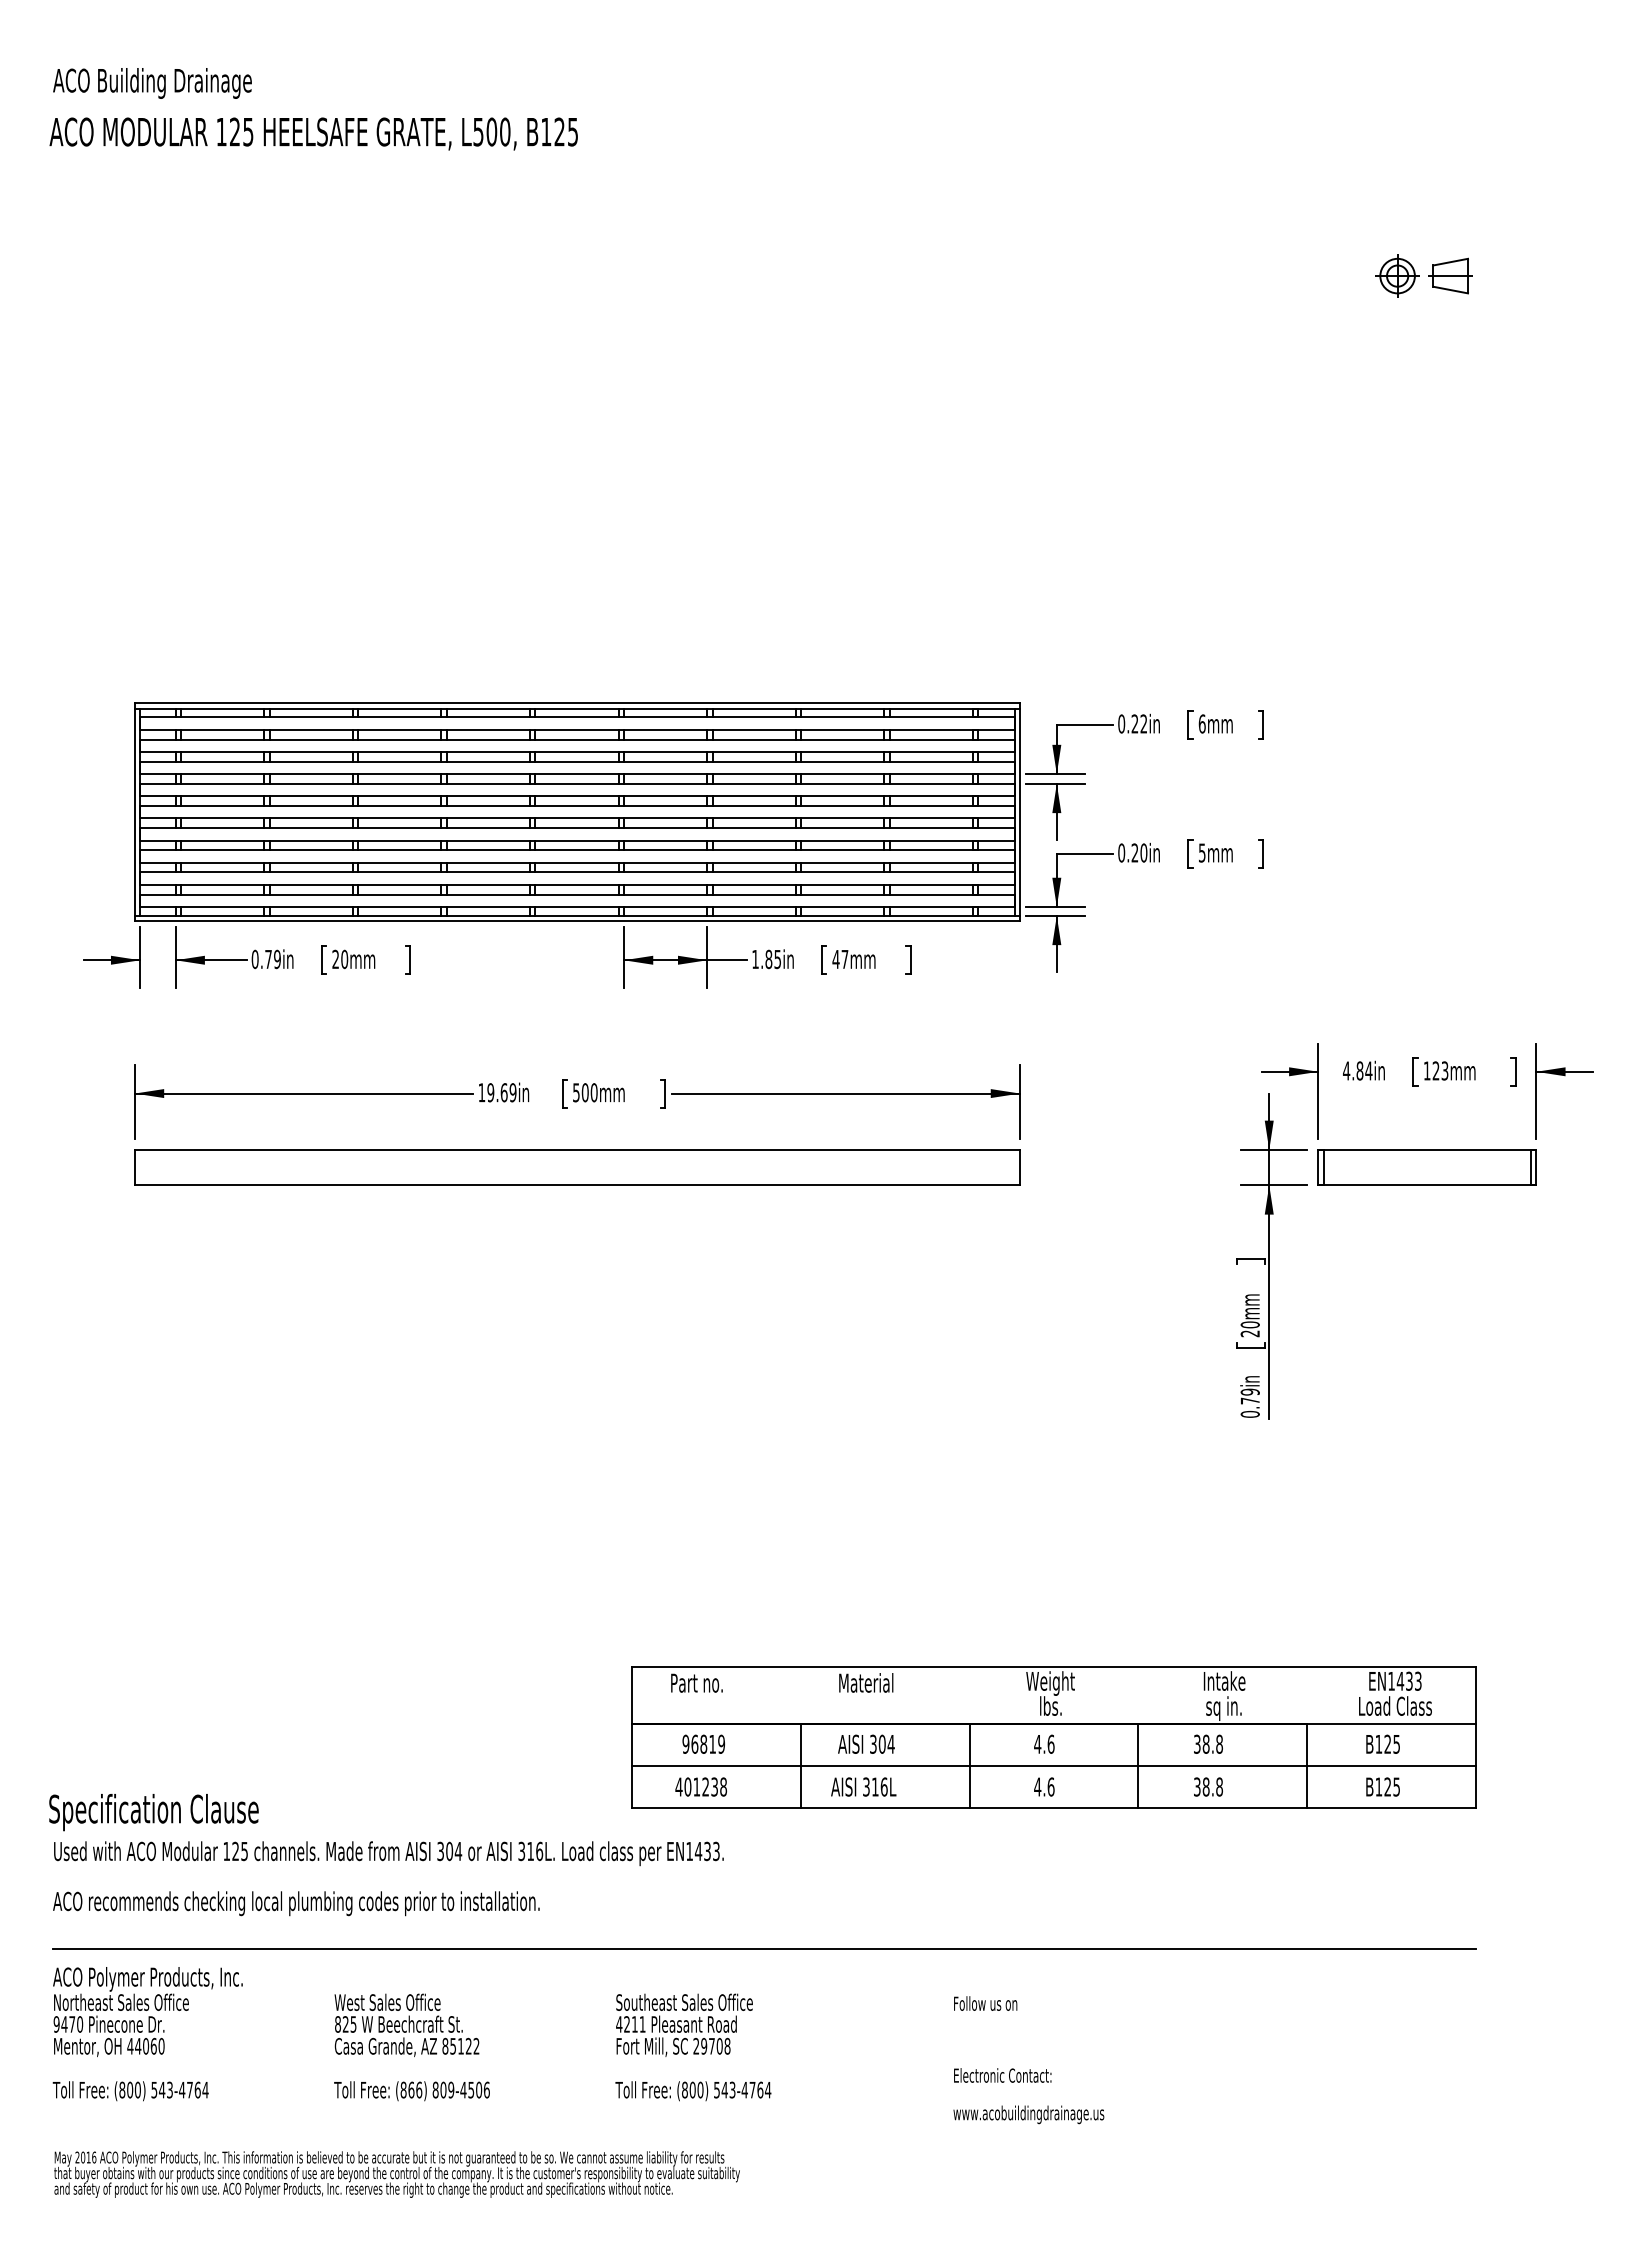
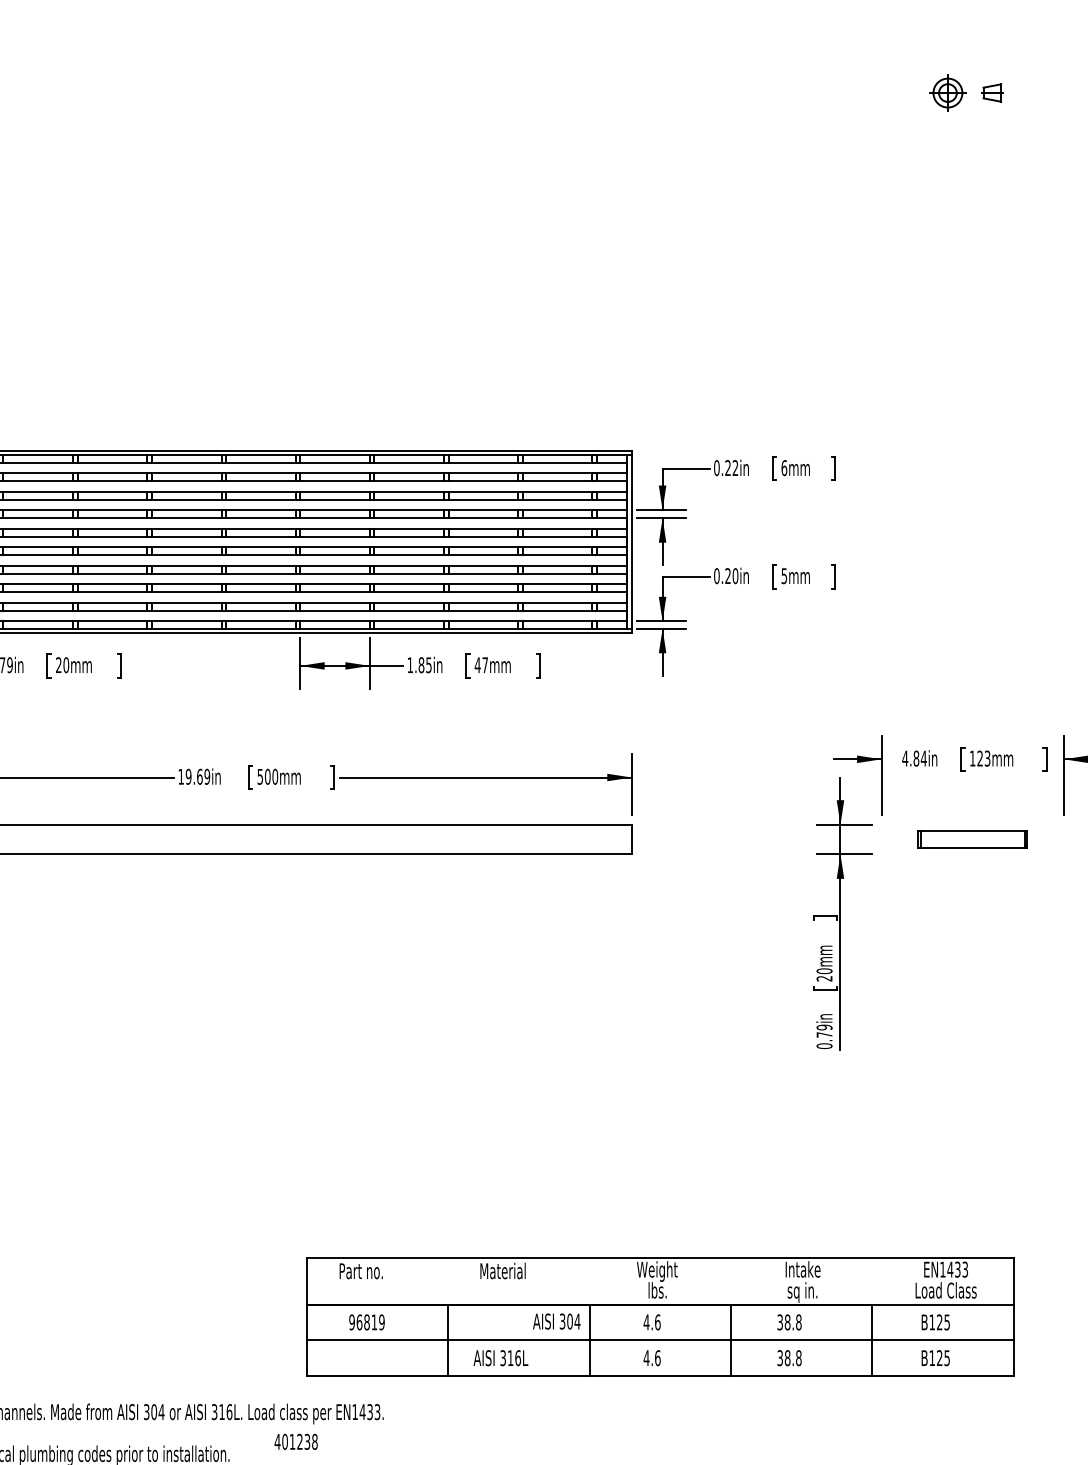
part: (1450, 275) -> (992, 92), size x0.6
part: (1426, 1167) -> (972, 839), size x0.6
text: (866, 1743) -> (556, 1320), moved
text: (700, 1786) -> (295, 1441), moved

